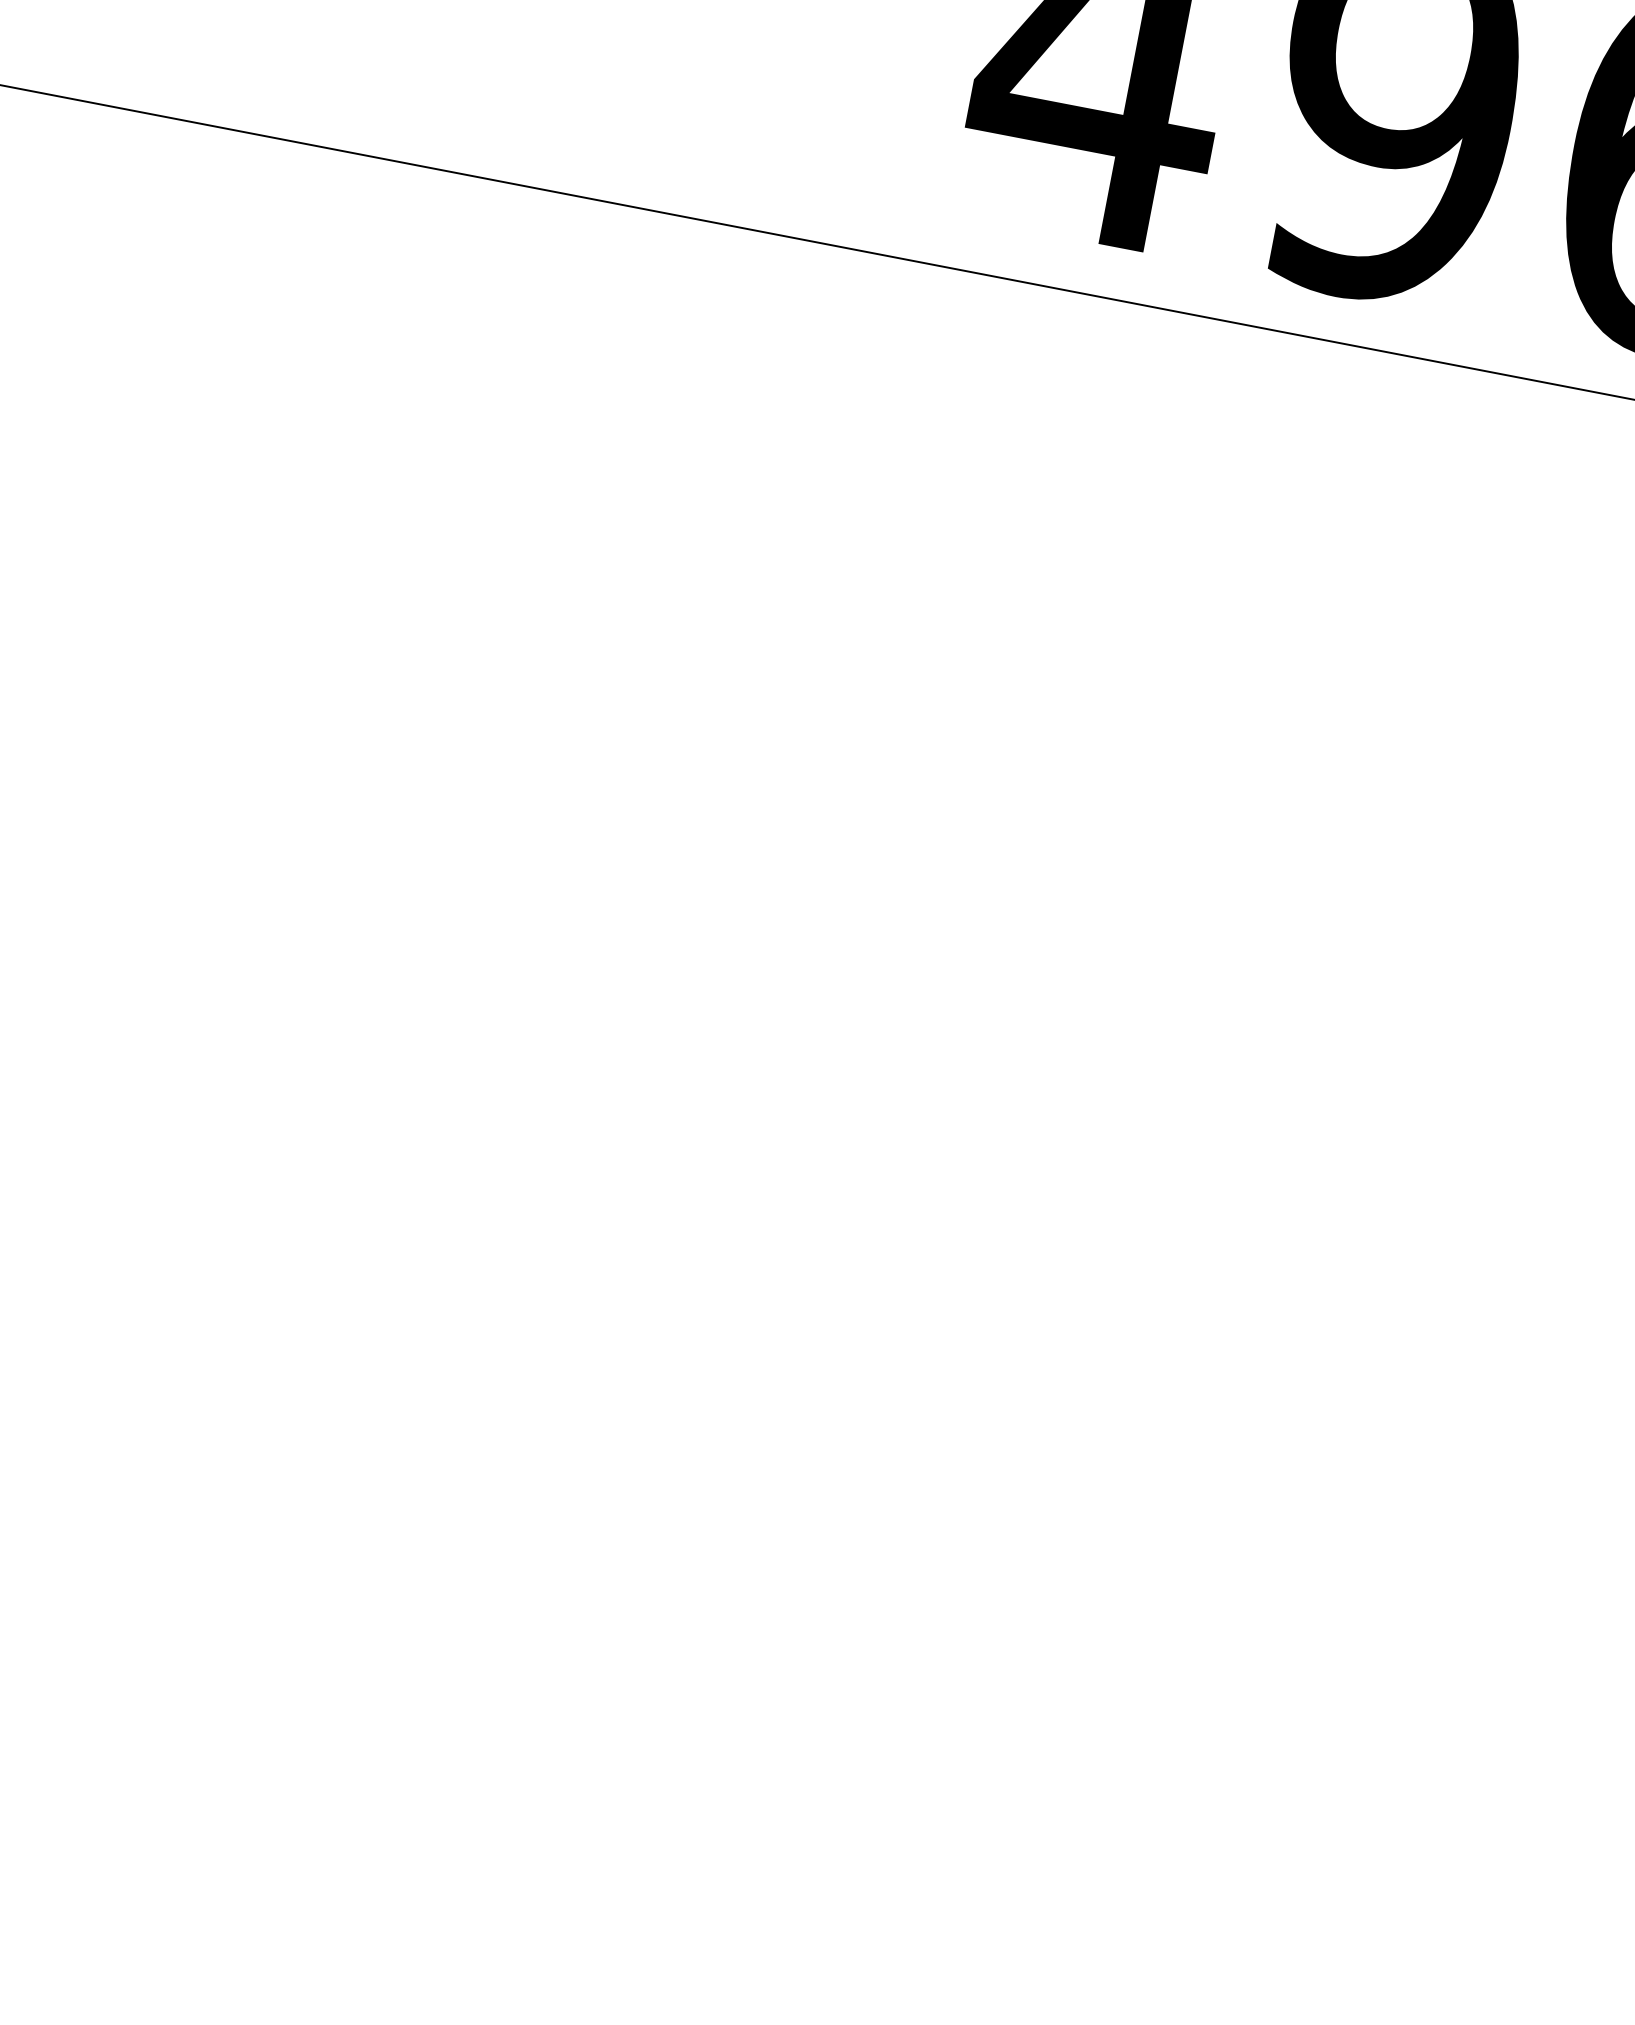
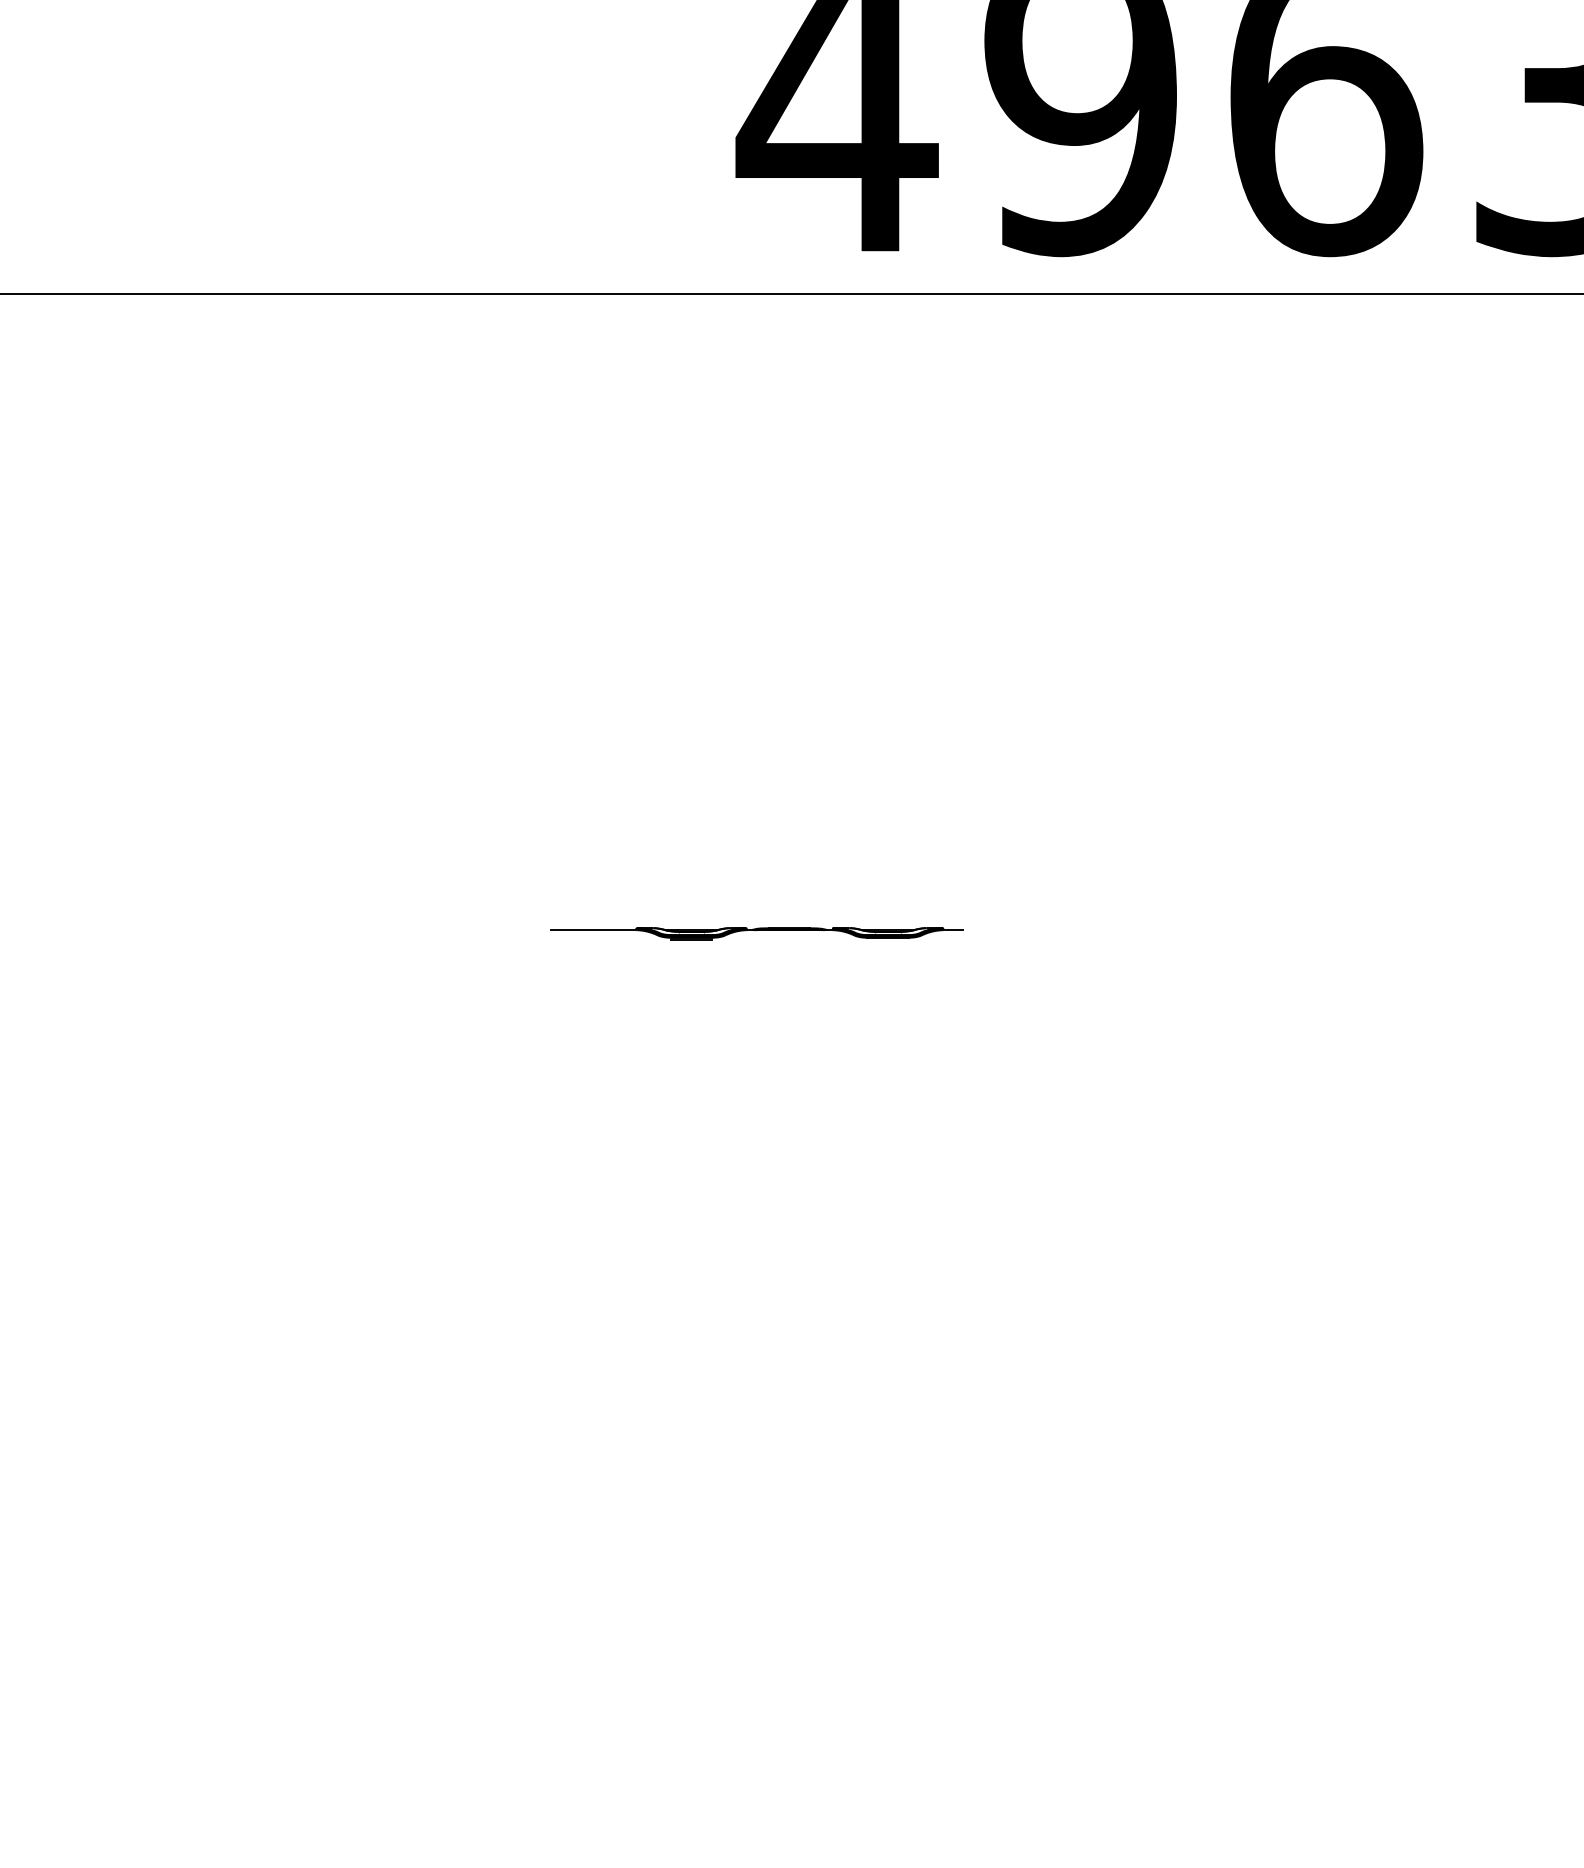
part: (816, 1034) -> (756, 933), added

